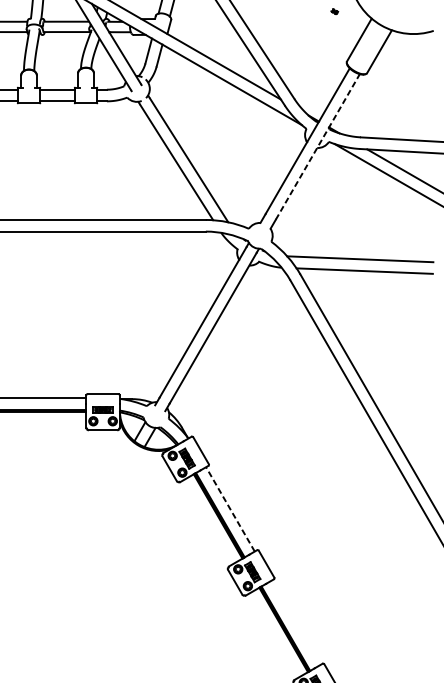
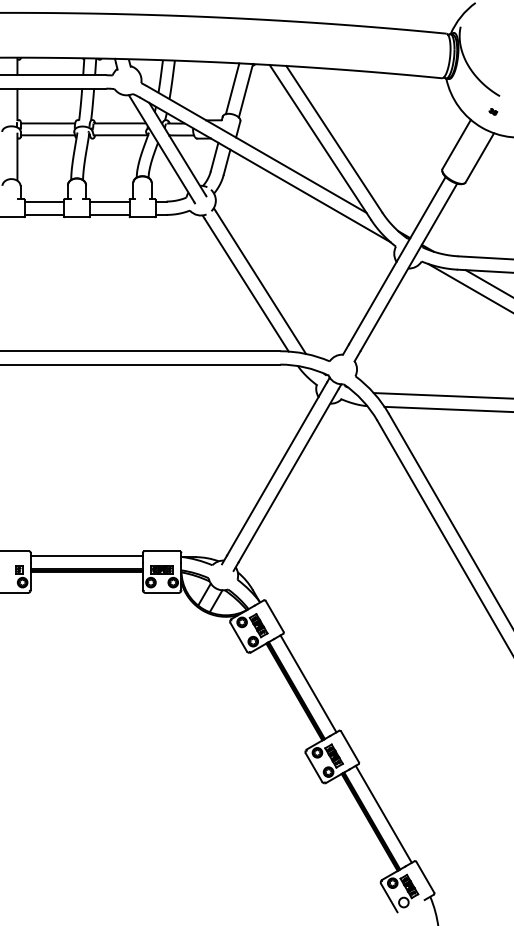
part: (334, 11) -> (493, 111), moved
line: (317, 147) -> (408, 267), dashed -> solid
line: (230, 509) -> (308, 683), dashed -> solid
line: (295, 622) -> (383, 813), added

